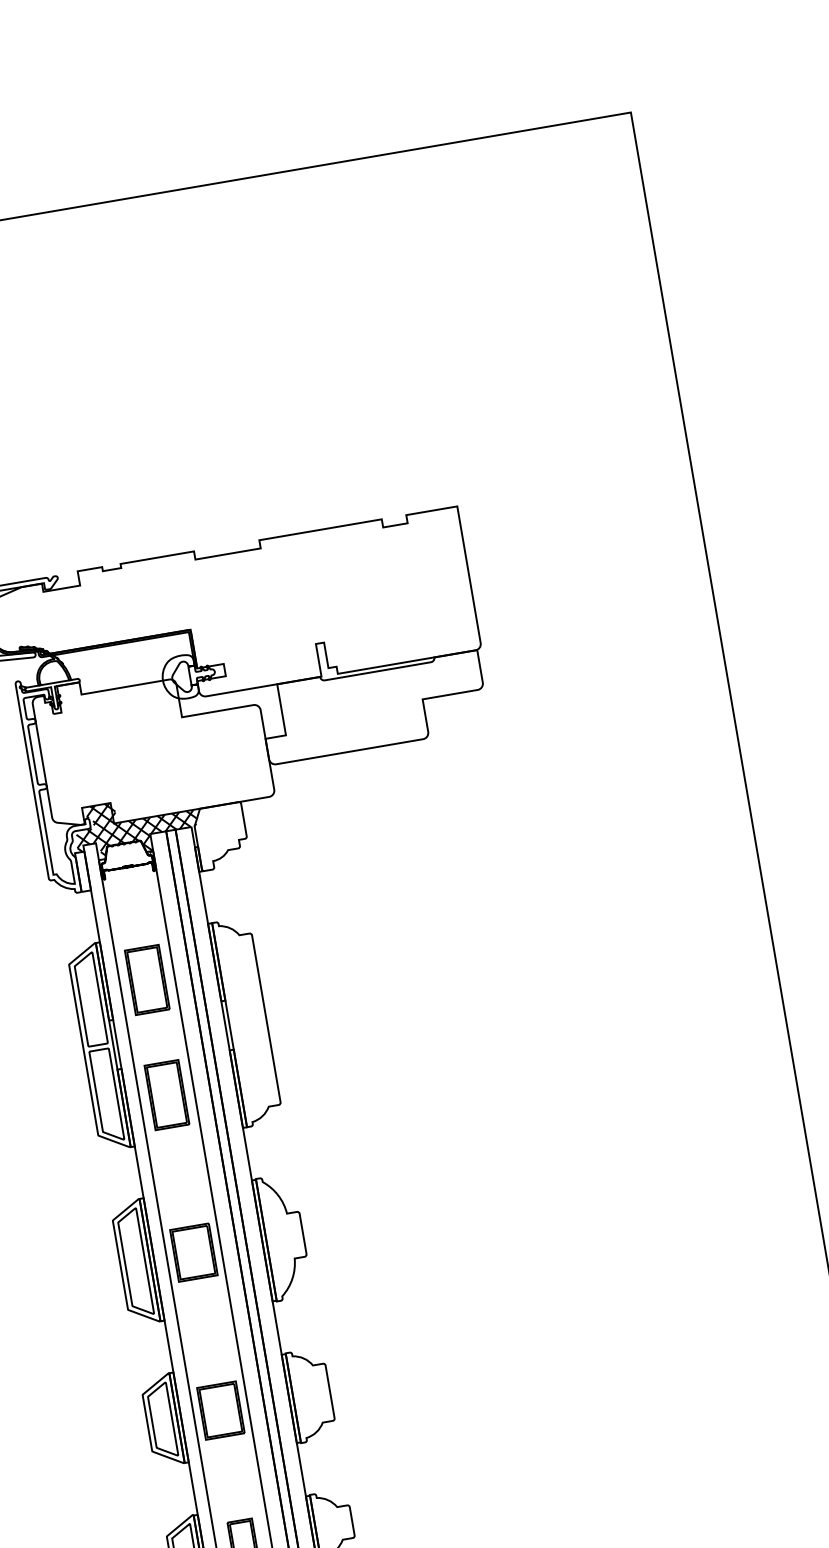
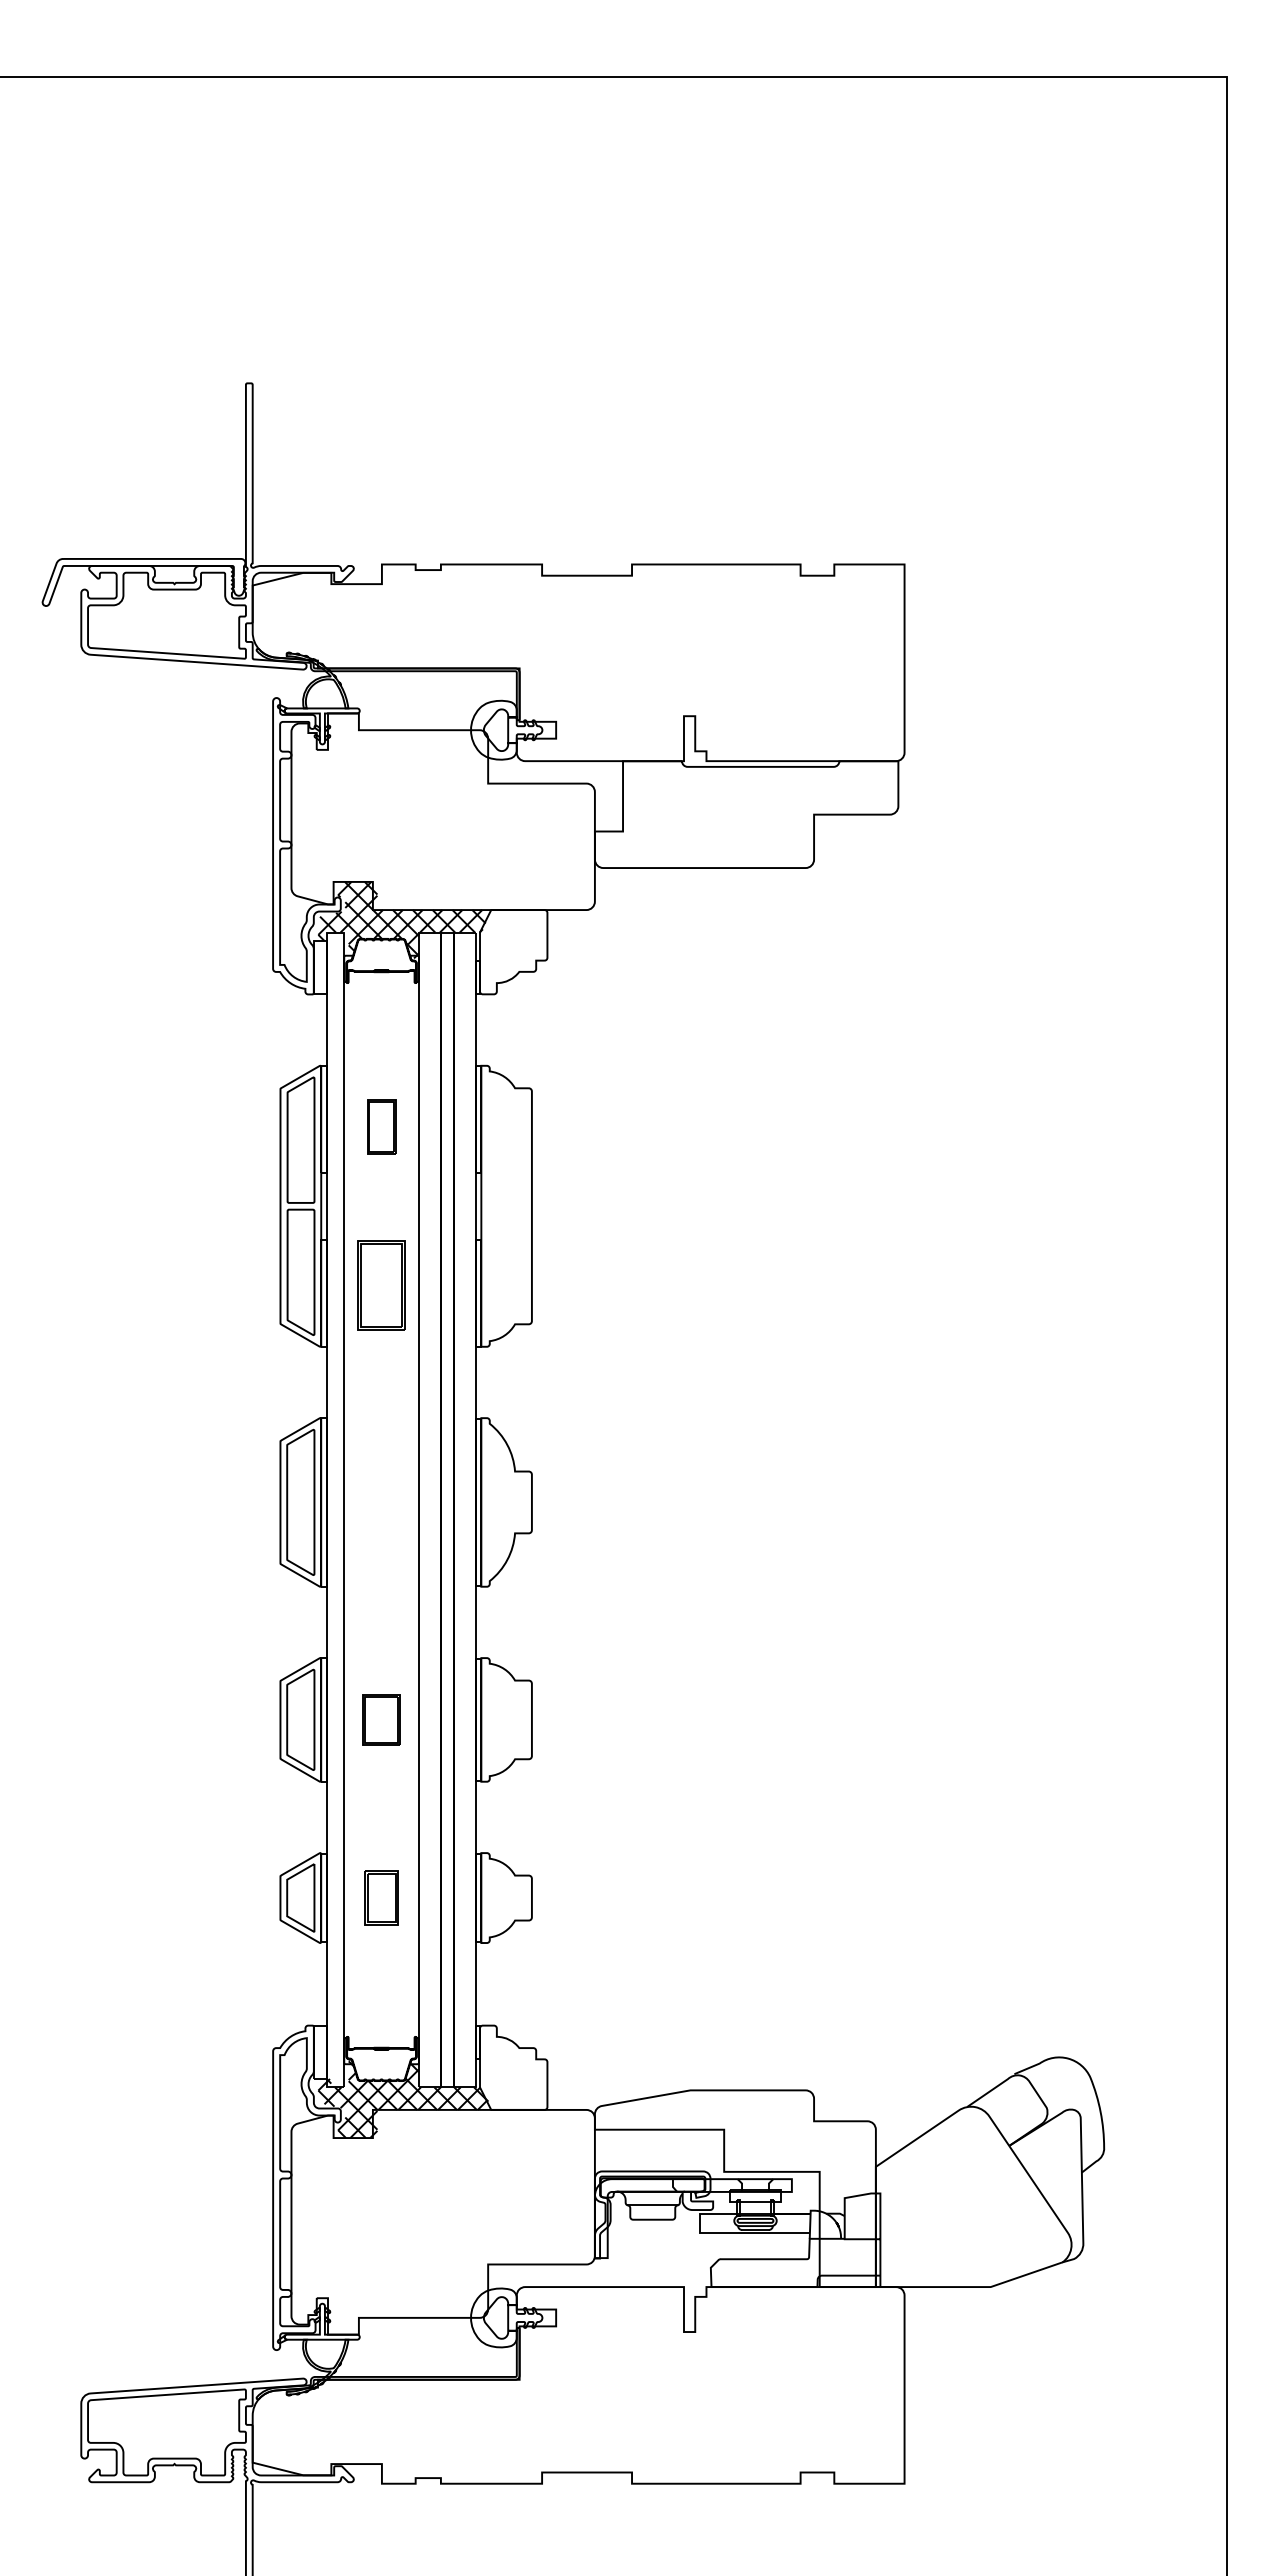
part: (147, 979) -> (381, 1126), size x0.6
part: (193, 1252) -> (381, 1502), removed
part: (220, 1410) -> (381, 1719), size x0.7

